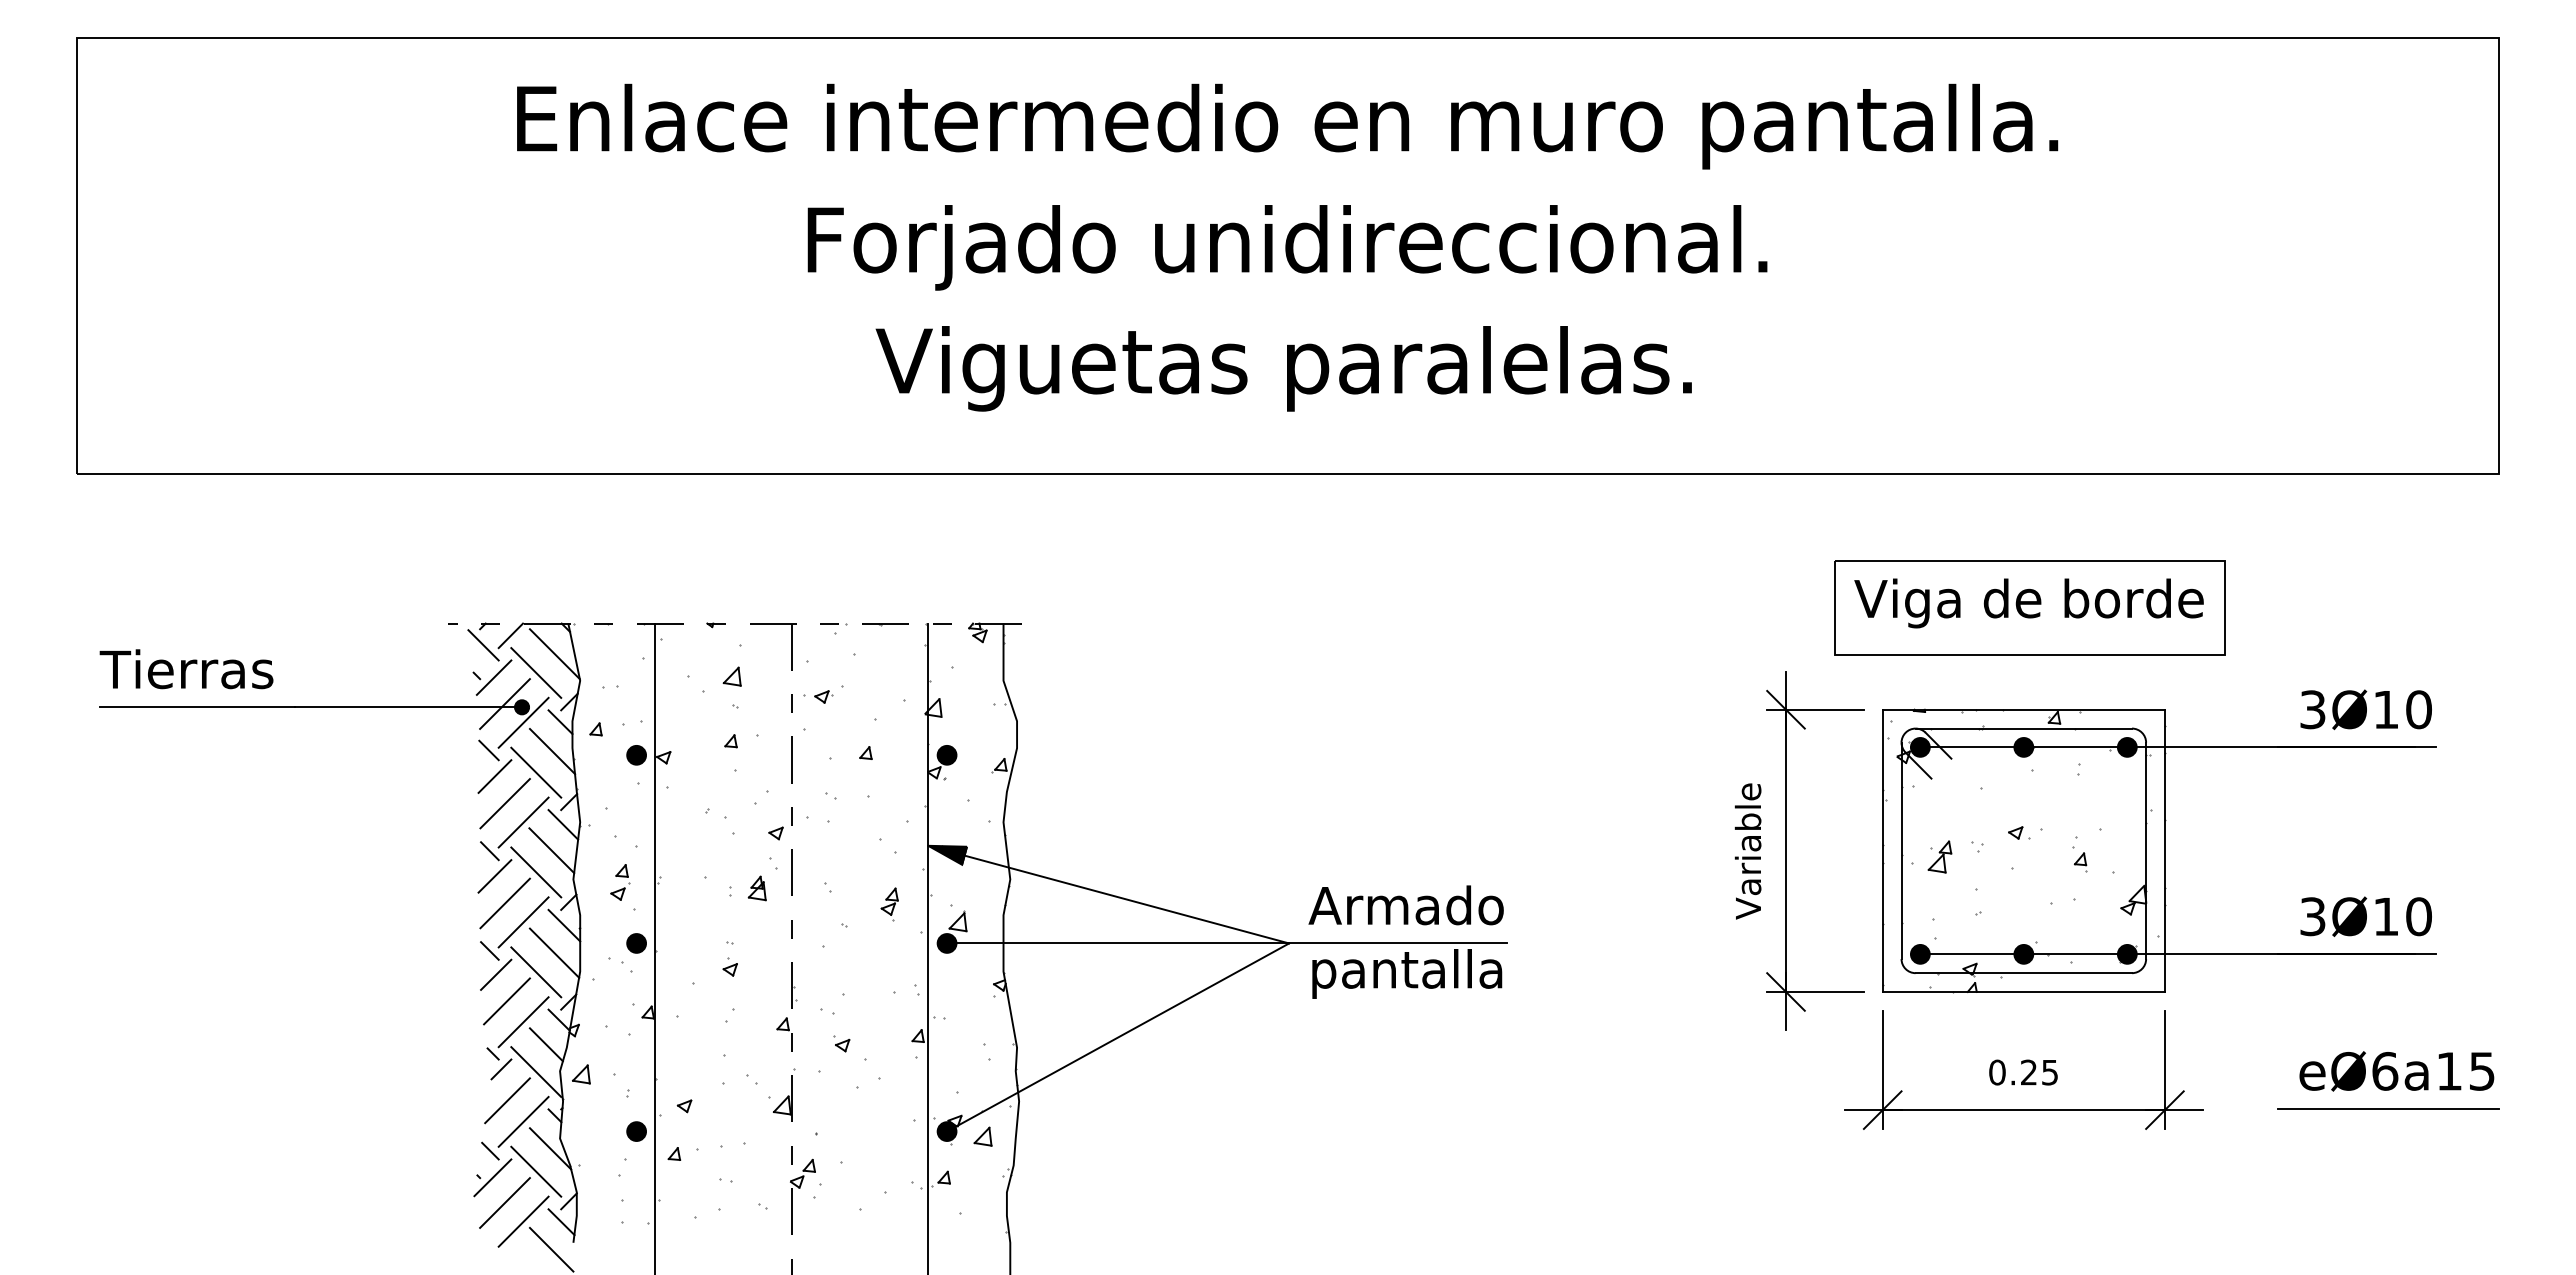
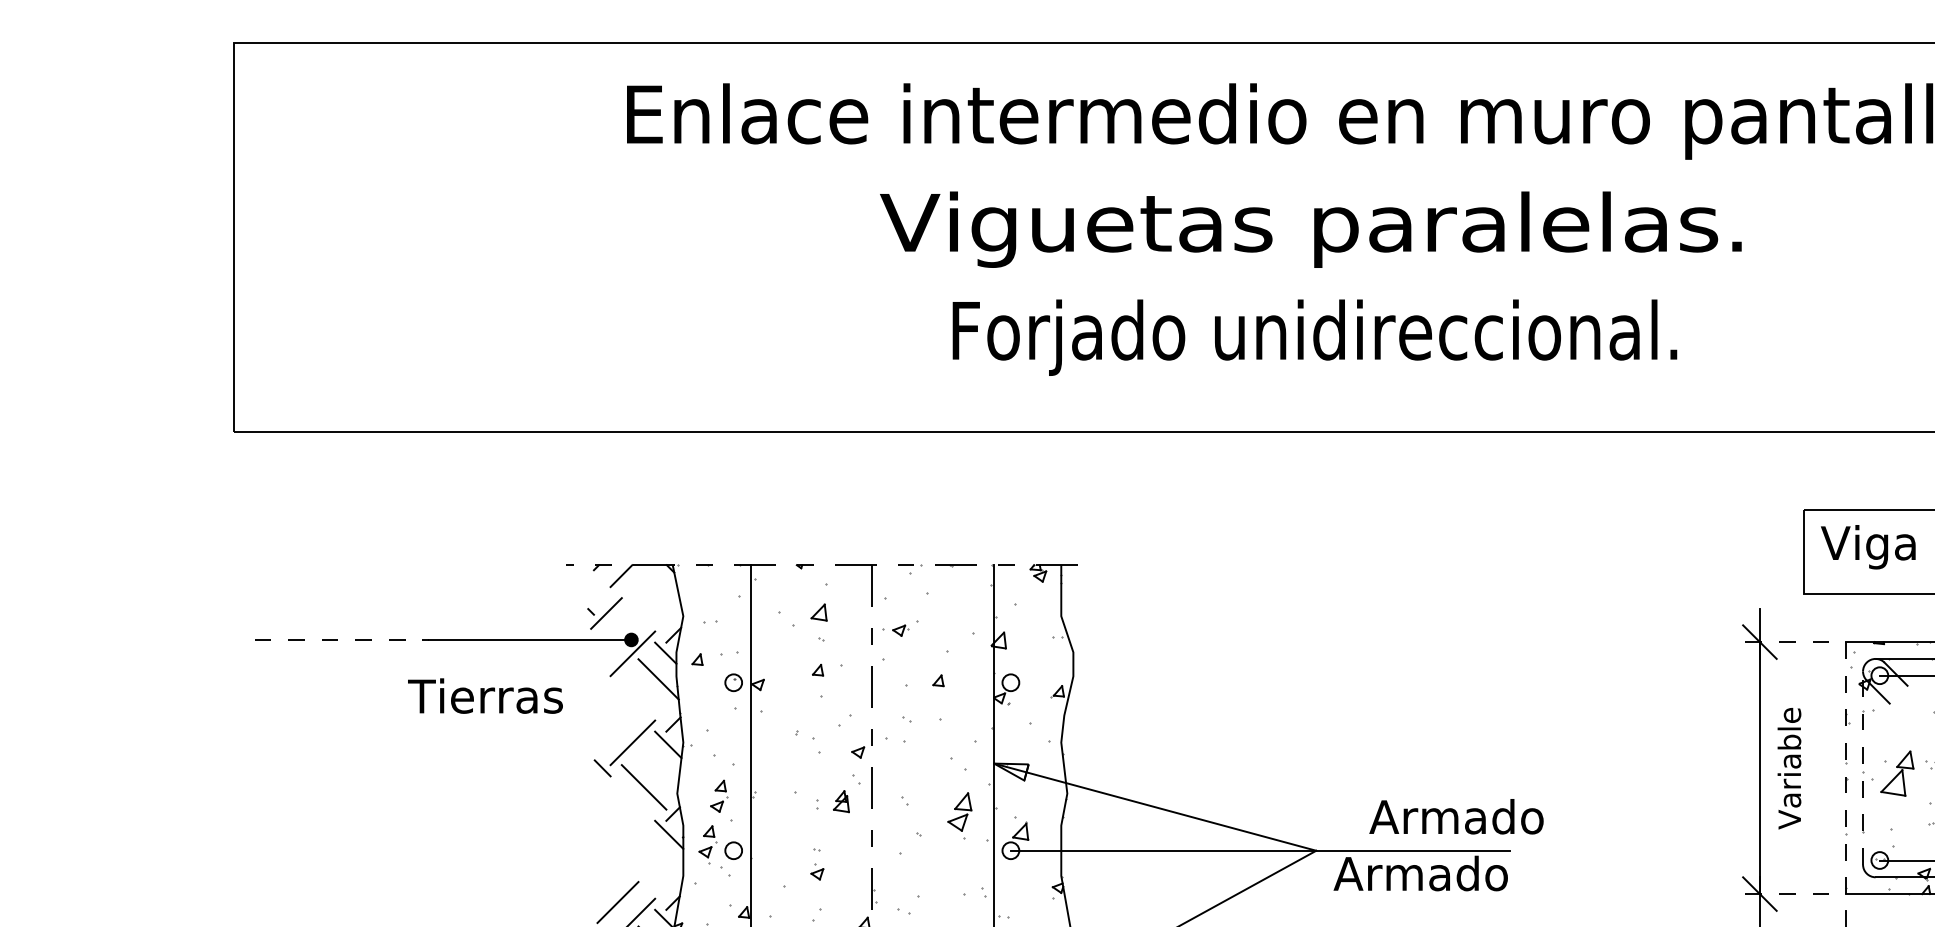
text: (1283, 247) -> (1311, 229), Forjado unidireccional. -> Viguetas paralelas.
text: (1284, 368) -> (1312, 337), Viguetas paralelas. -> Forjado unidireccional.
line: (483, 645) -> (597, 584), removed
line: (554, 654) -> (660, 592), removed
text: (186, 669) -> (485, 696), moved
line: (536, 672) -> (644, 608), removed
line: (504, 703) -> (615, 636), removed
line: (197, 707) -> (341, 640), solid -> dashed
line: (1815, 709) -> (1786, 641), solid -> dashed
fill: (1919, 746) -> (1879, 674), removed
line: (488, 750) -> (601, 678), removed
fill: (636, 754) -> (733, 682), removed
fill: (946, 754) -> (1010, 682), removed
line: (536, 772) -> (644, 698), removed
line: (494, 776) -> (606, 701), removed
line: (504, 803) -> (615, 725), removed
line: (551, 850) -> (657, 767), removed
line: (1901, 850) -> (1863, 767), solid -> dashed
text: (1747, 851) -> (1788, 768), moved
line: (1882, 851) -> (1846, 768), solid -> dashed
fill: (947, 854) -> (1011, 771), removed
part: (1939, 856) -> (1896, 773), size x1.6
line: (494, 876) -> (606, 790), removed
line: (504, 903) -> (615, 815), removed
part: (889, 904) -> (959, 815), size x1.6
text: (1405, 905) -> (1455, 816), moved
line: (523, 922) -> (632, 832), removed
part: (607, 933) -> (707, 841), added
fill: (636, 943) -> (733, 850), removed
fill: (946, 943) -> (1010, 850), removed
line: (489, 950) -> (602, 857), removed
line: (554, 952) -> (660, 858), removed
fill: (1919, 953) -> (1879, 859), removed
line: (536, 972) -> (644, 876), removed
text: (1405, 973) -> (1420, 877), pantalla -> Armado
line: (496, 974) -> (608, 878), removed
line: (1815, 991) -> (1786, 893), solid -> dashed

